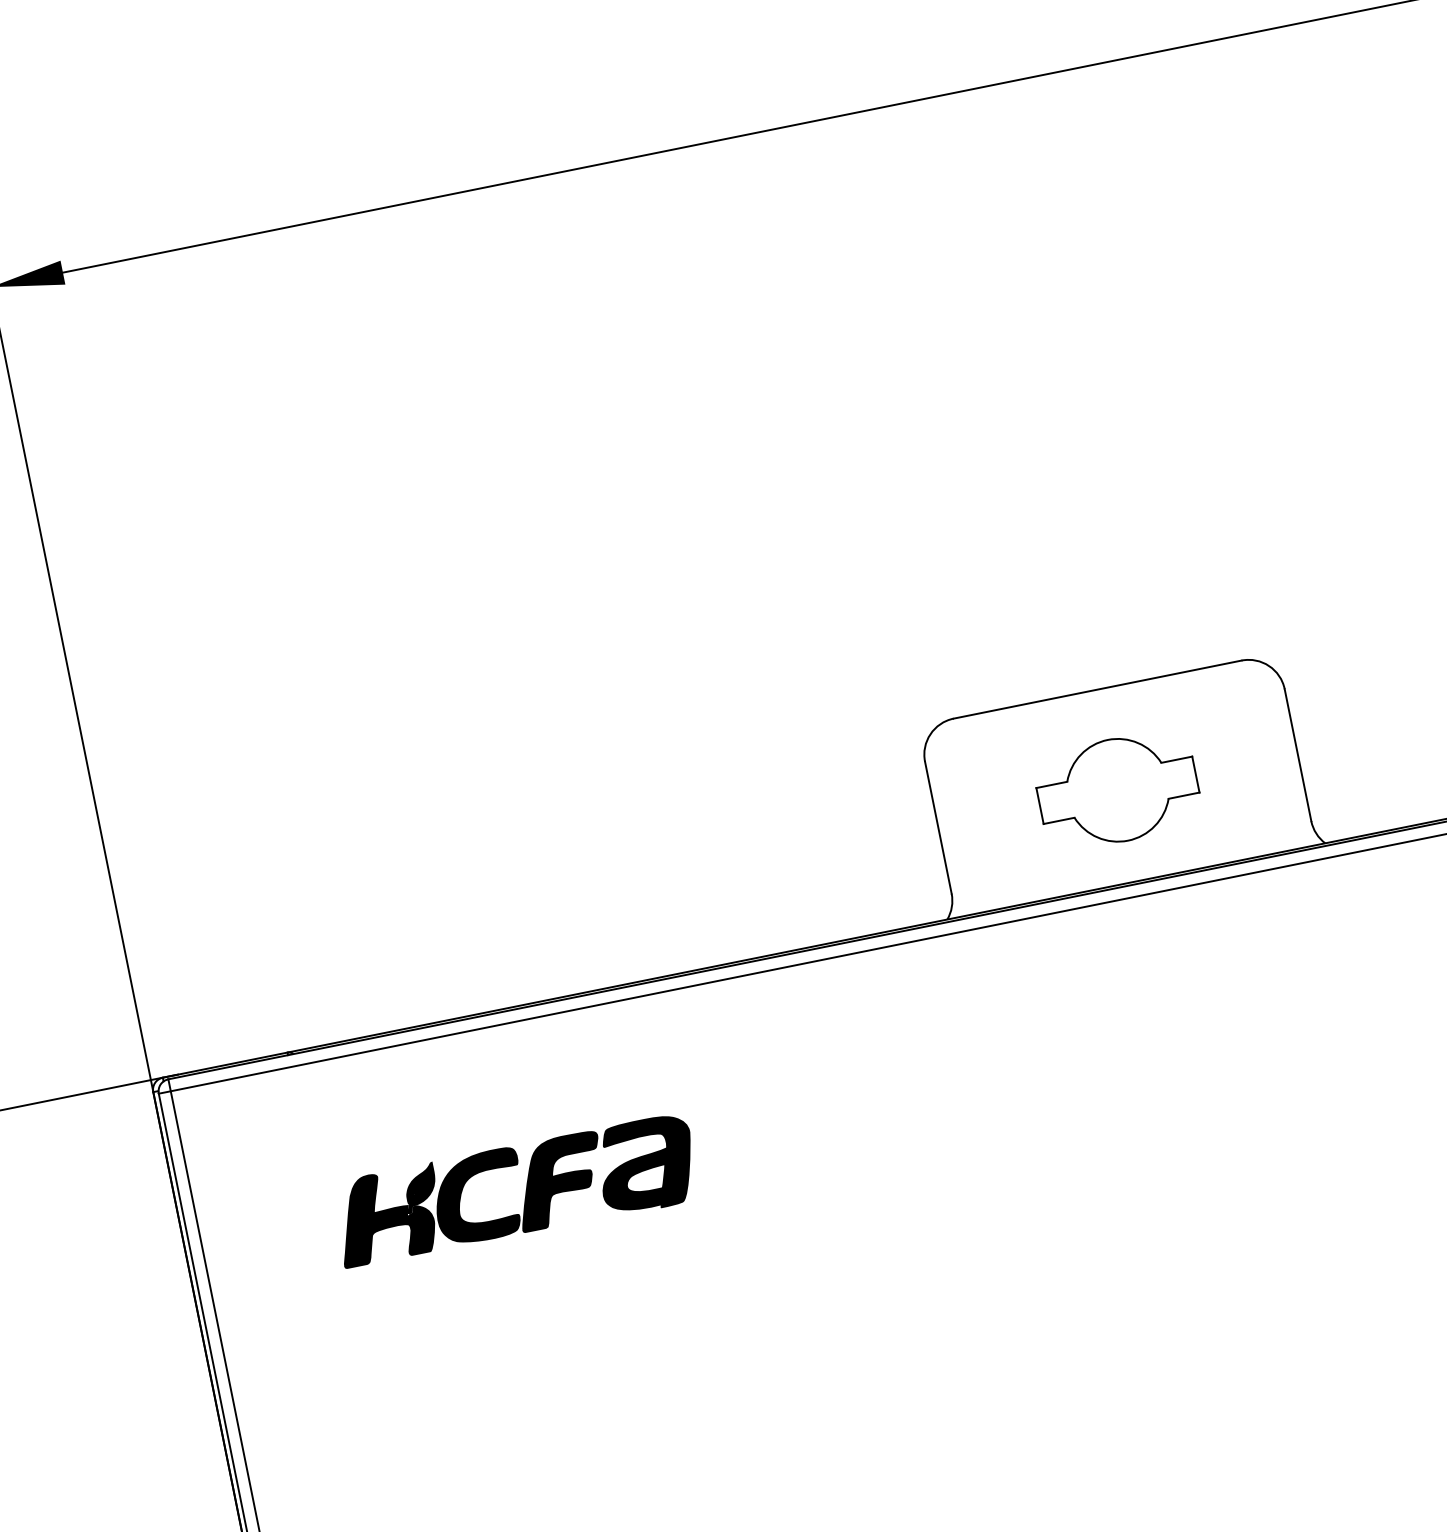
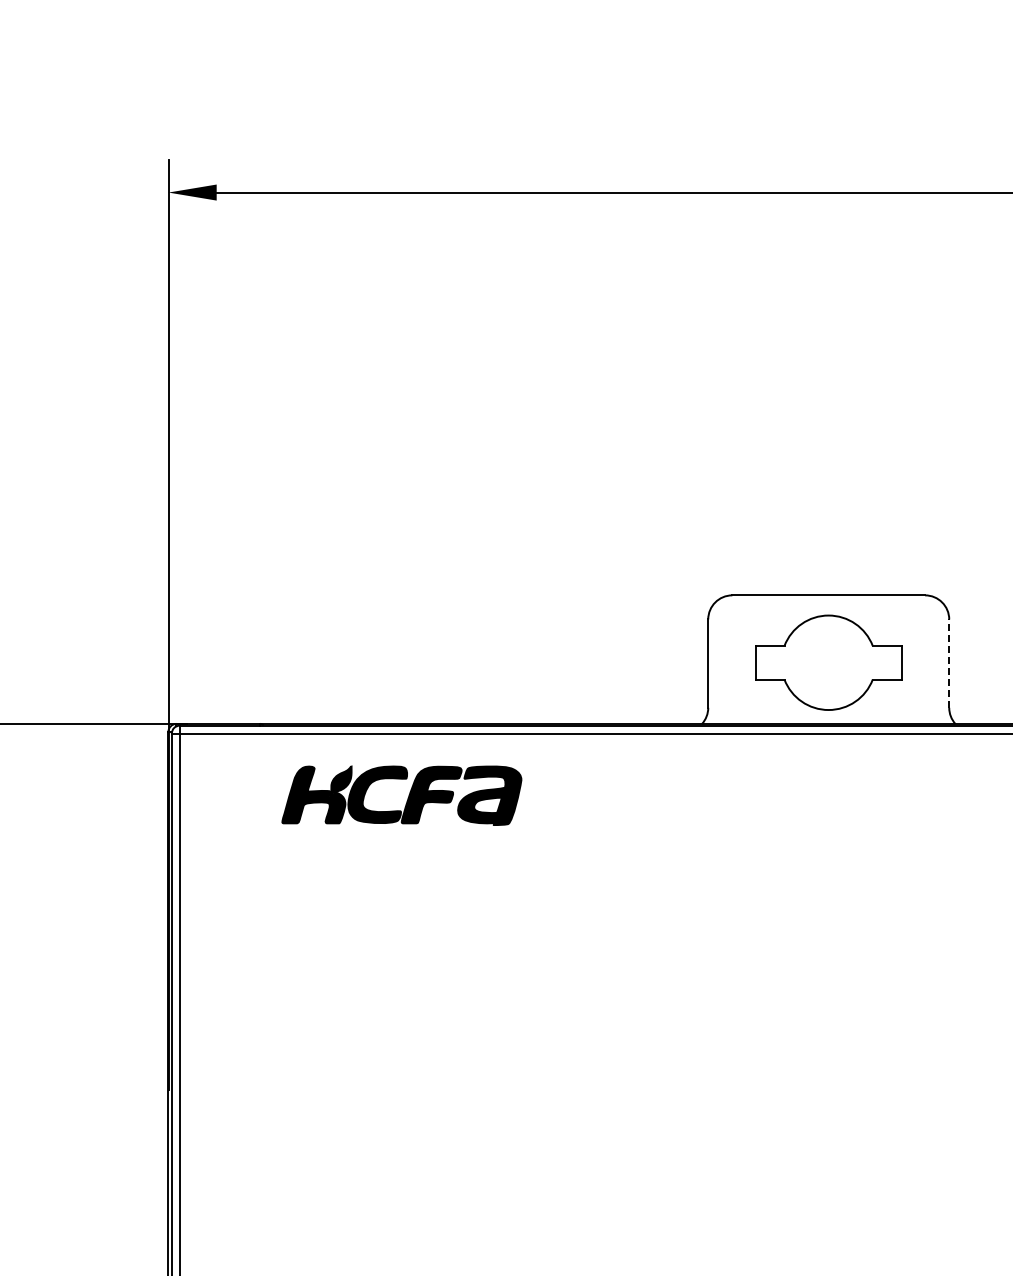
line: (1298, 754) -> (949, 663), solid -> dashed
part: (1117, 789) -> (828, 662), size x1.4
part: (524, 1193) -> (407, 798), moved

